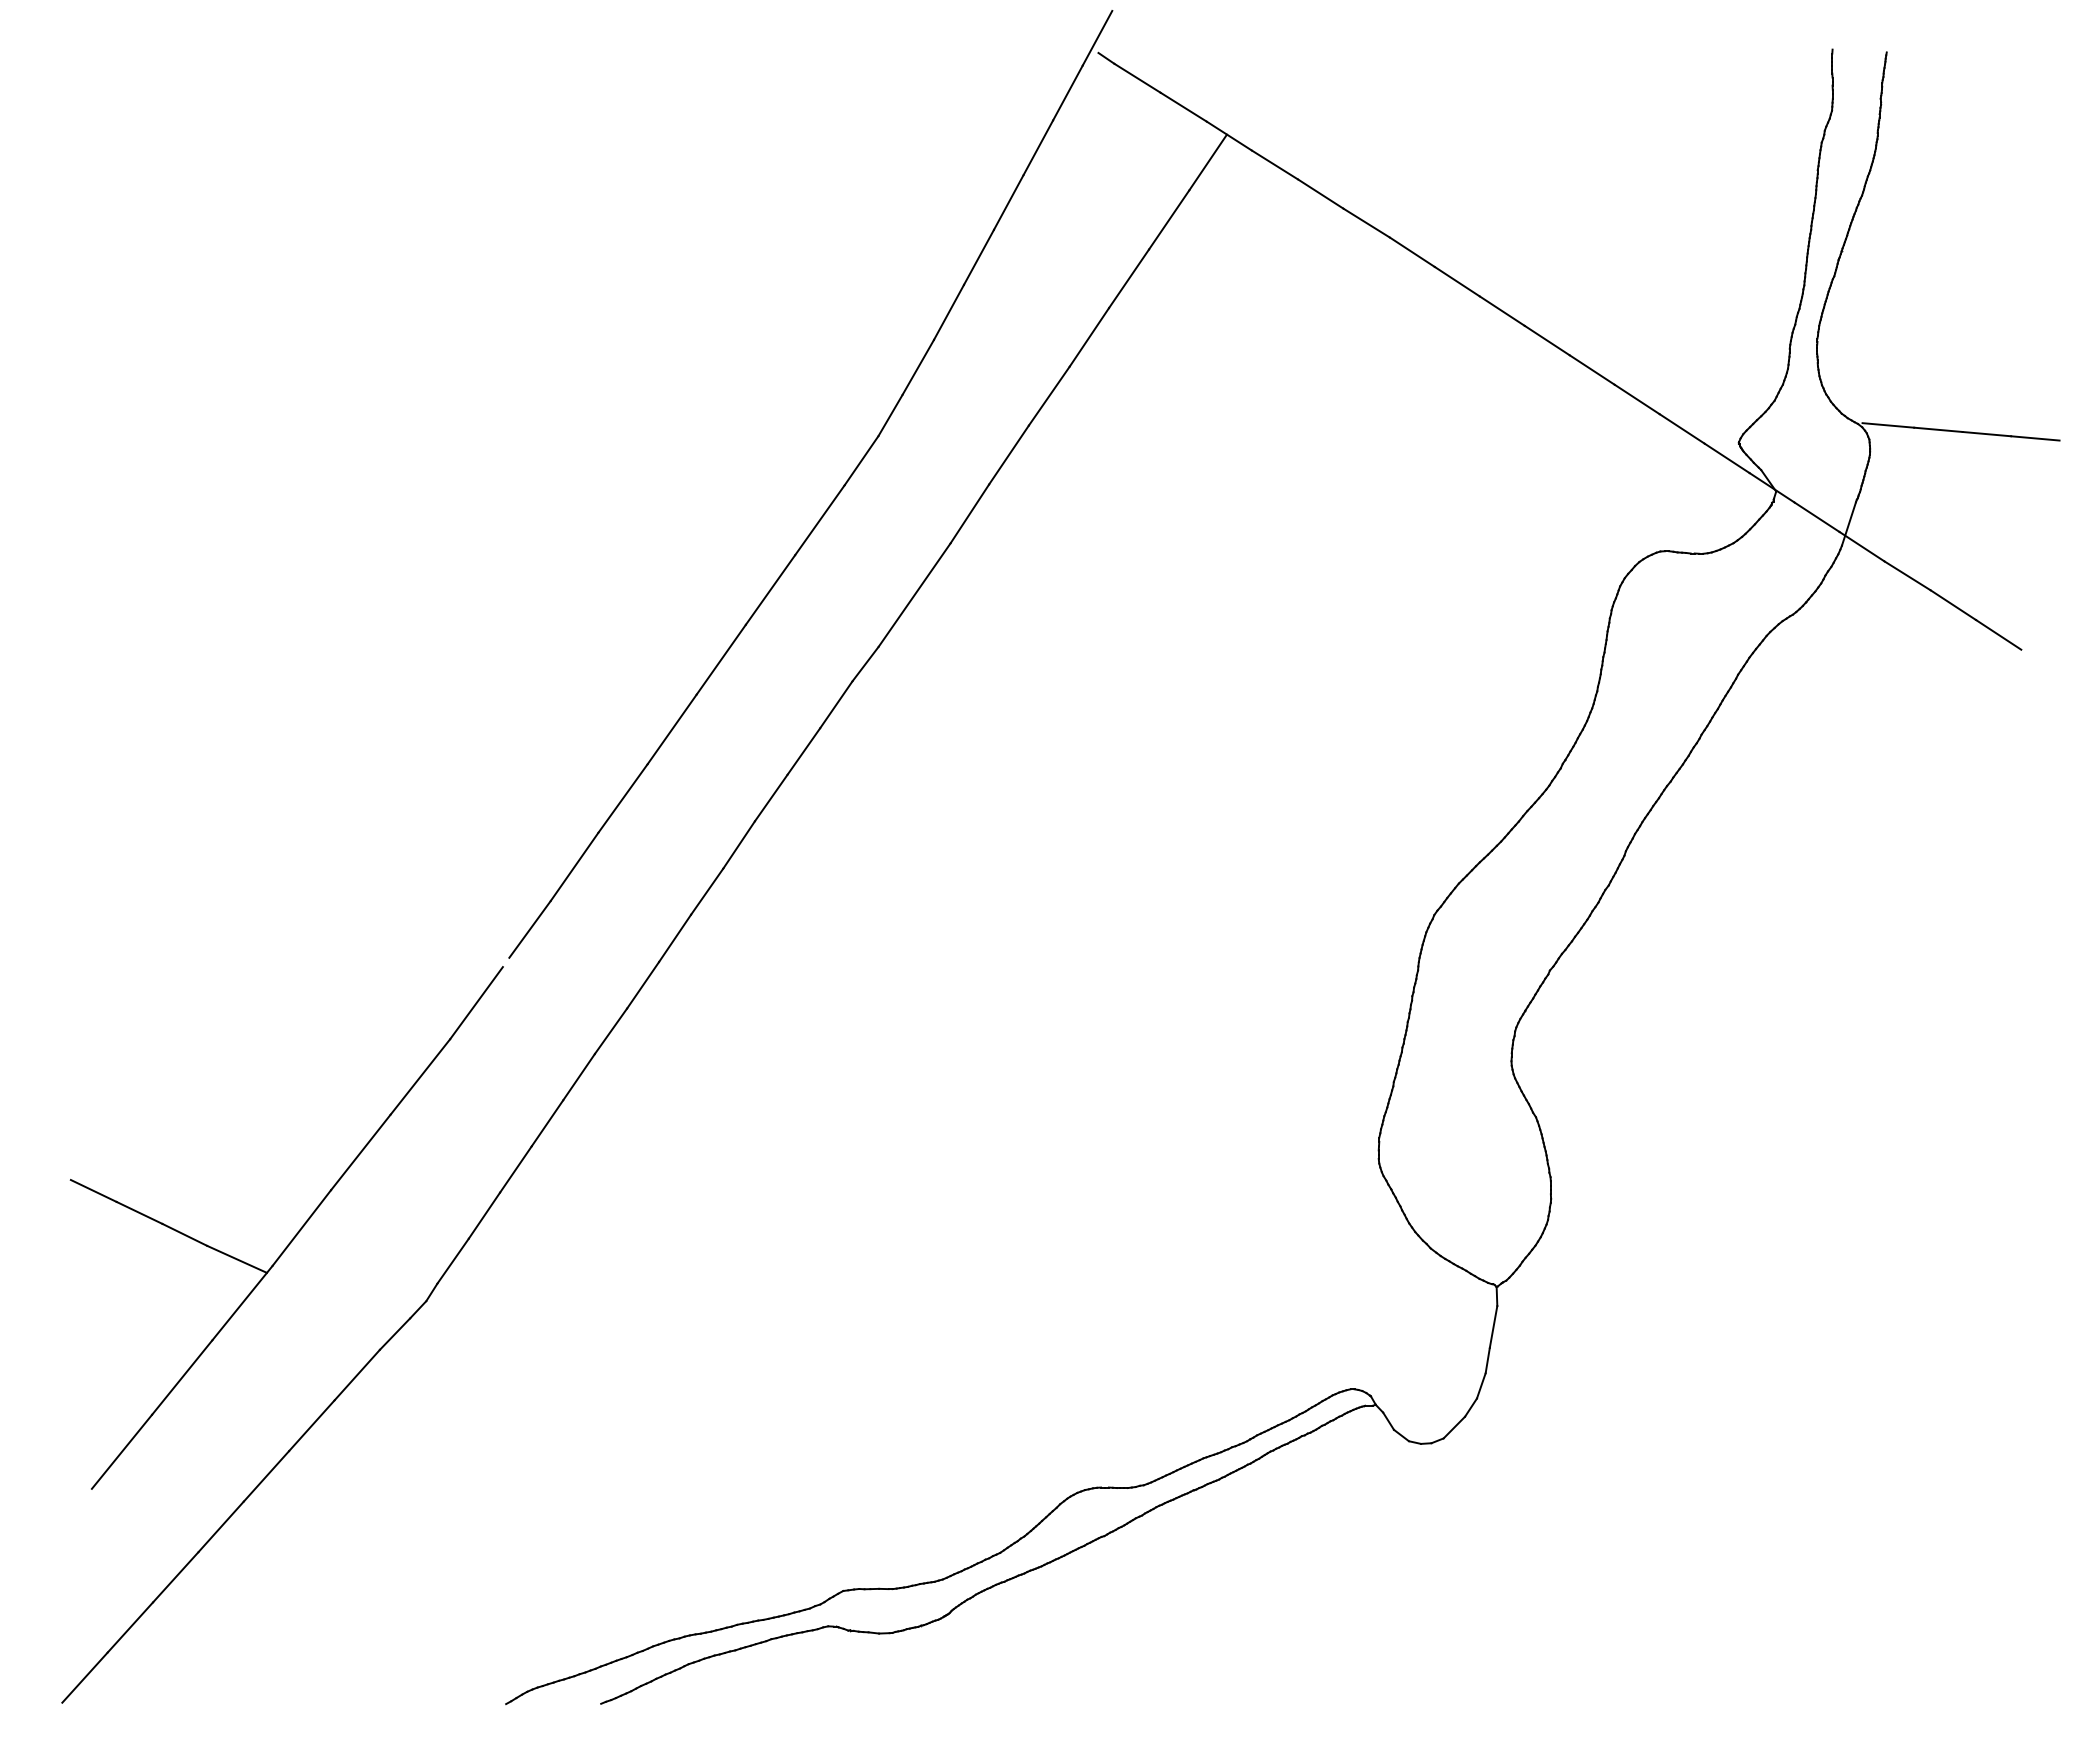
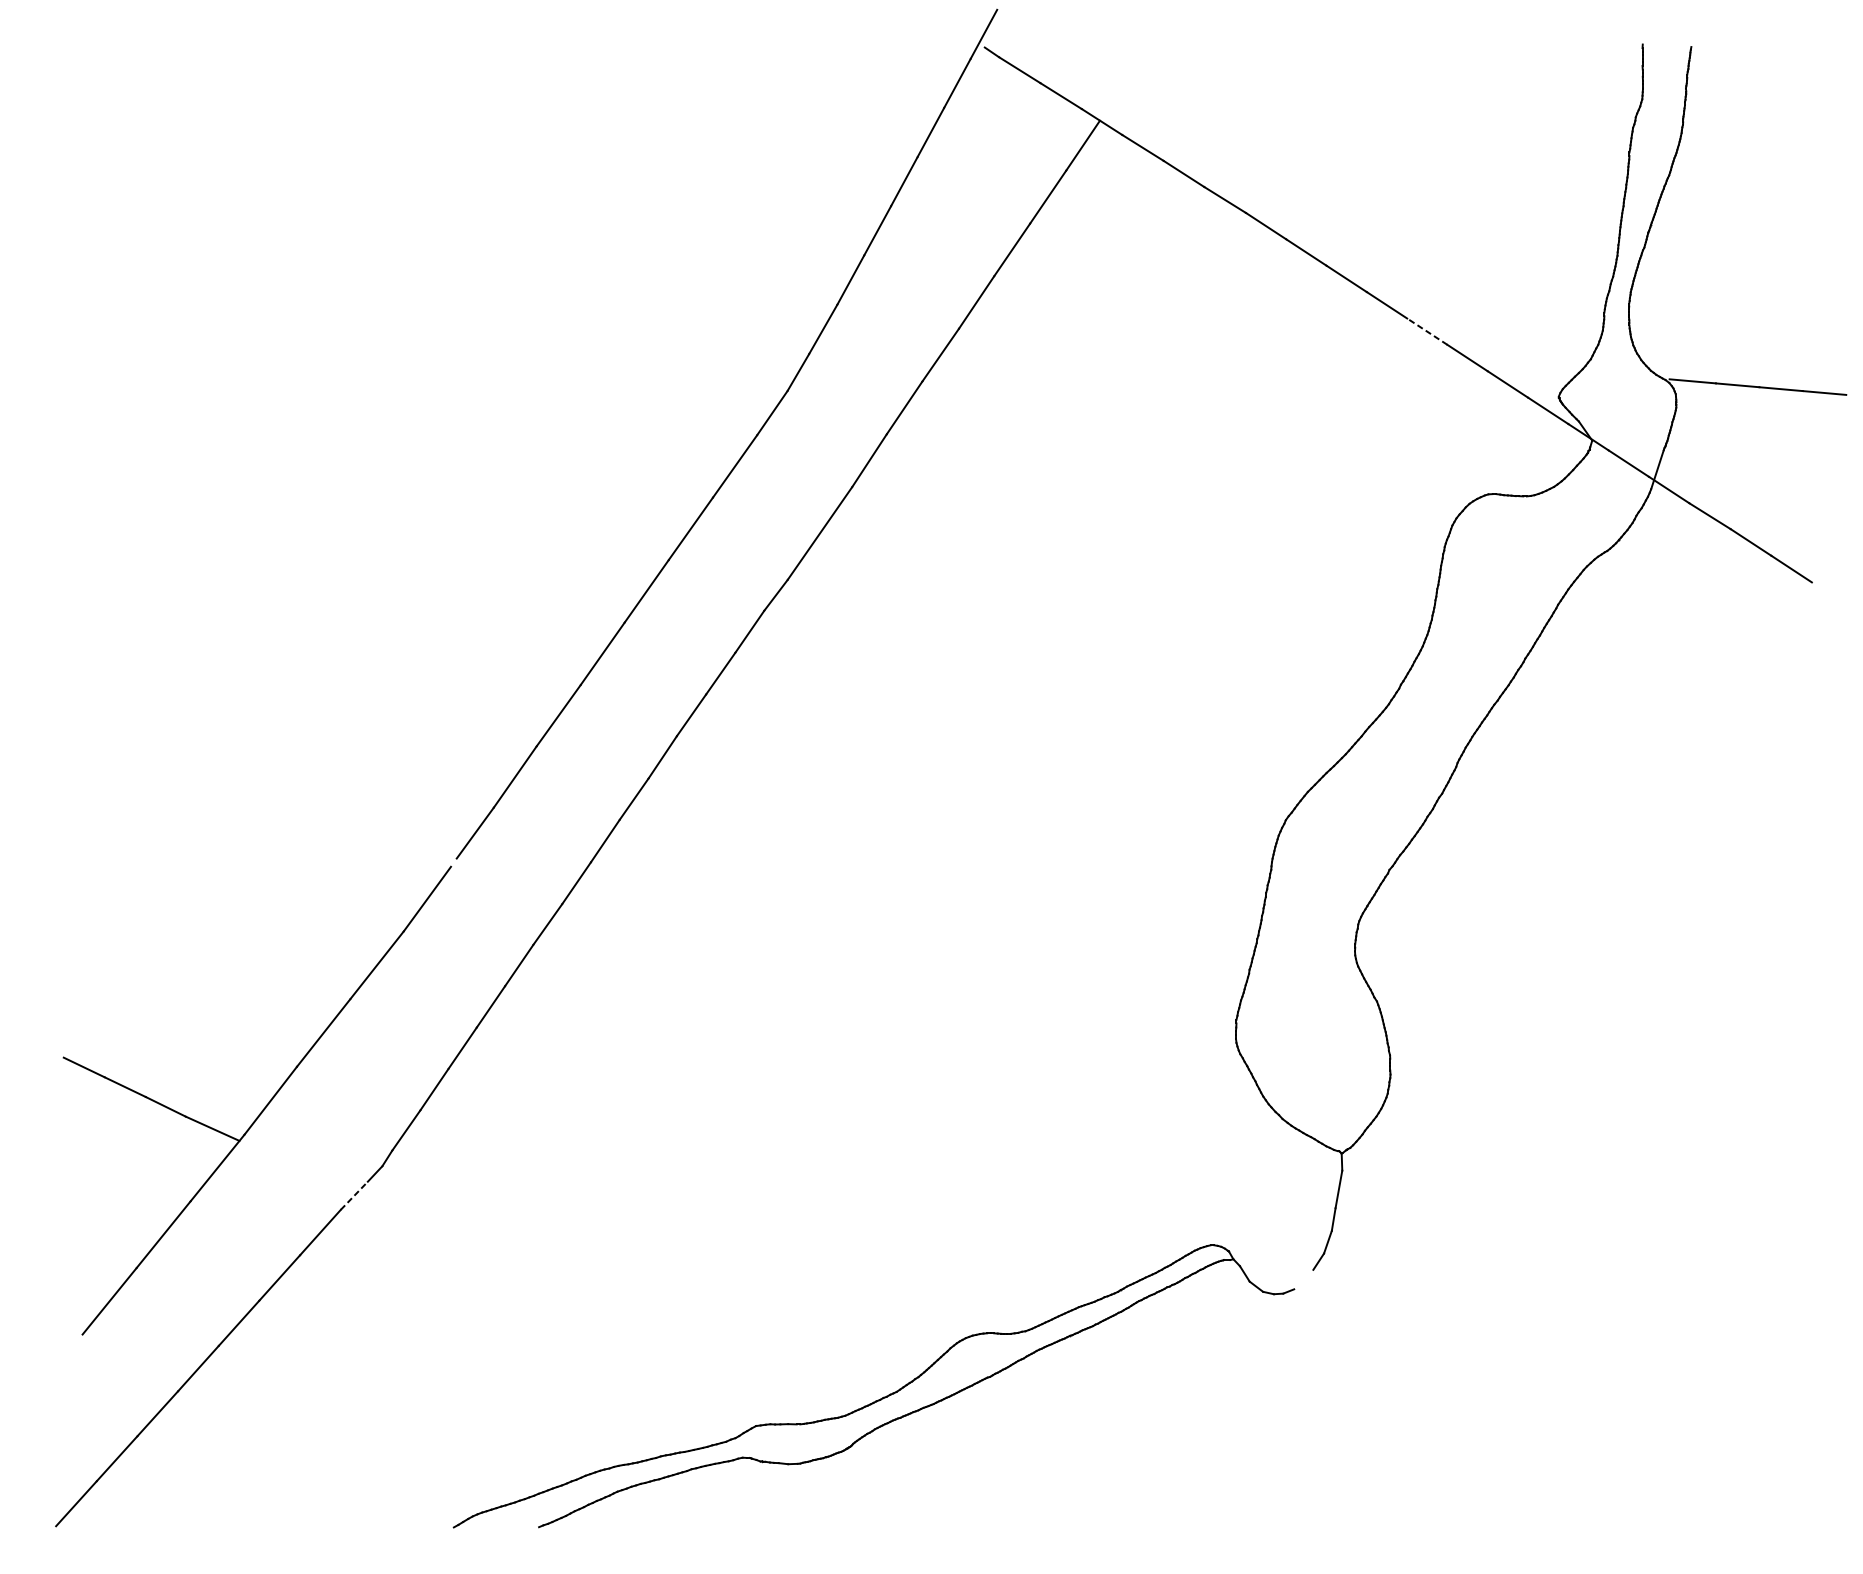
line: (1592, 370) -> (1427, 332), solid -> dashed
line: (395, 1334) -> (354, 1196), solid -> dashed
line: (1454, 1427) -> (1303, 1279), removed

